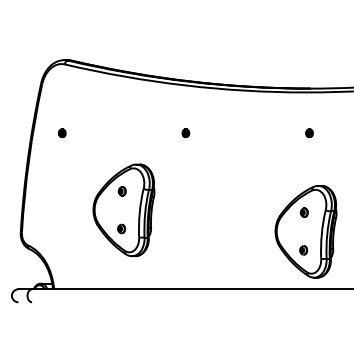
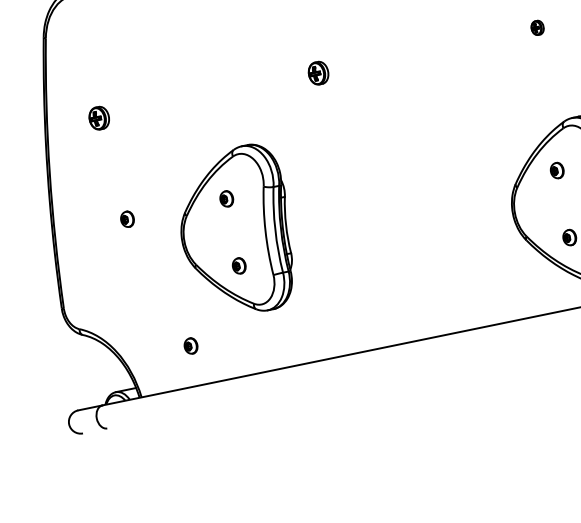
part: (62, 132) -> (99, 116), size x1.6
part: (185, 132) -> (317, 71), size x1.6
part: (65, 191) -> (126, 219), added
part: (86, 266) -> (190, 345), added

